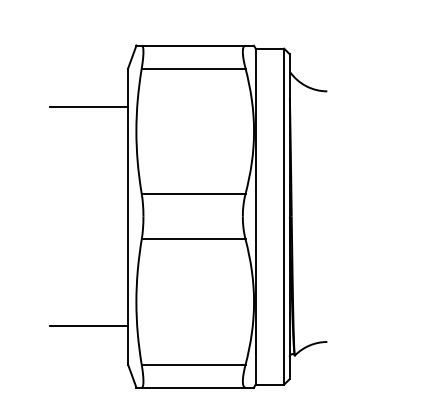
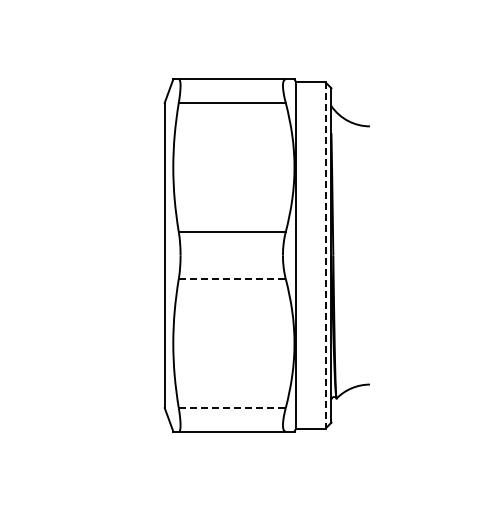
line: (89, 107) -> (124, 142), removed
line: (284, 216) -> (325, 255), solid -> dashed
line: (193, 239) -> (232, 278), solid -> dashed
line: (89, 326) -> (124, 368), removed
line: (193, 365) -> (232, 408), solid -> dashed

